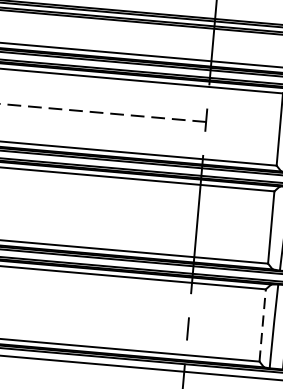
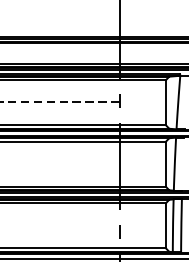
line: (263, 325) -> (166, 225), dashed -> solid

